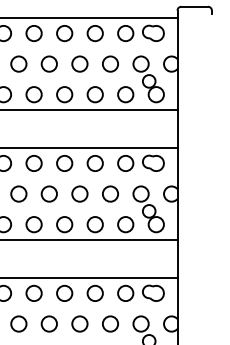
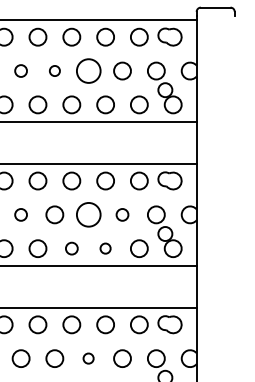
circle: (18, 63) -> (20, 70), size x0.7
circle: (49, 63) -> (54, 70), size x0.6
circle: (79, 63) -> (88, 70), size x1.4
circle: (18, 193) -> (20, 214), size x0.7
circle: (79, 193) -> (88, 214), size x1.4
circle: (110, 193) -> (122, 214), size x0.7
circle: (64, 224) -> (71, 248), size x0.7
circle: (95, 224) -> (105, 248), size x0.6
circle: (79, 323) -> (88, 358), size x0.6

